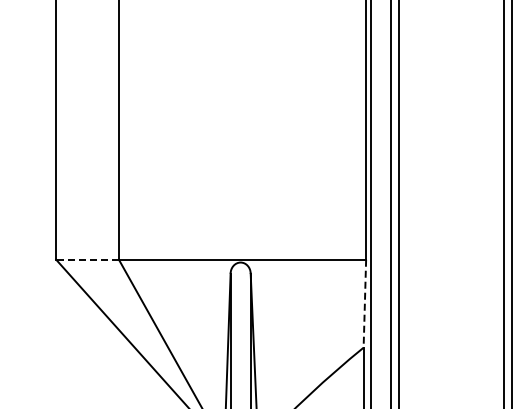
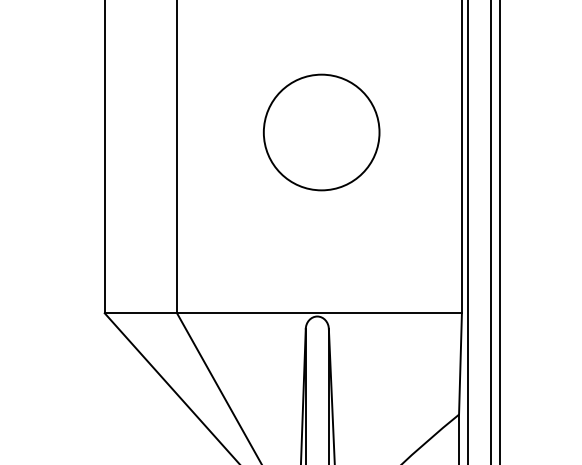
circle: (244, 102) -> (321, 132), added
line: (87, 259) -> (140, 313), dashed -> solid
line: (364, 303) -> (460, 363), dashed -> solid

